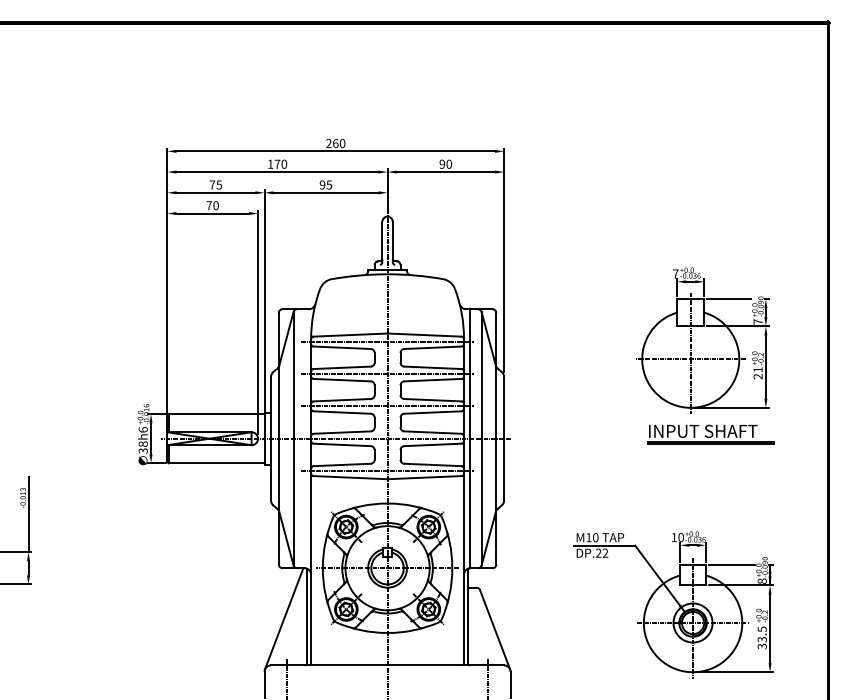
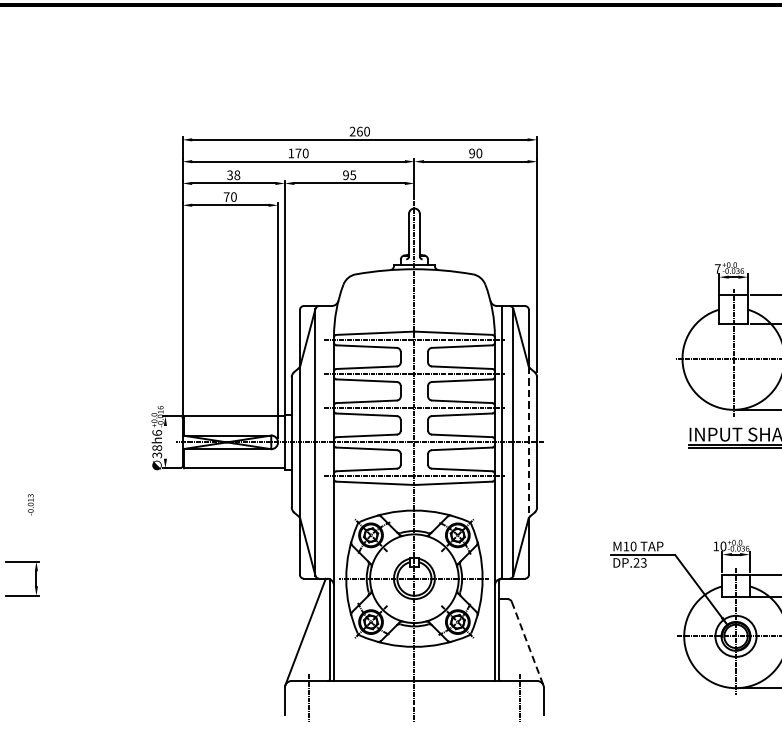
text: (215, 184) -> (233, 174), 75 -> 38
line: (151, 438) -> (165, 442), removed
line: (496, 438) -> (529, 442), solid -> dashed
line: (28, 514) -> (36, 522), removed
text: (605, 553) -> (643, 563), DP.22 -> DP.23
line: (495, 630) -> (528, 644), solid -> dashed

